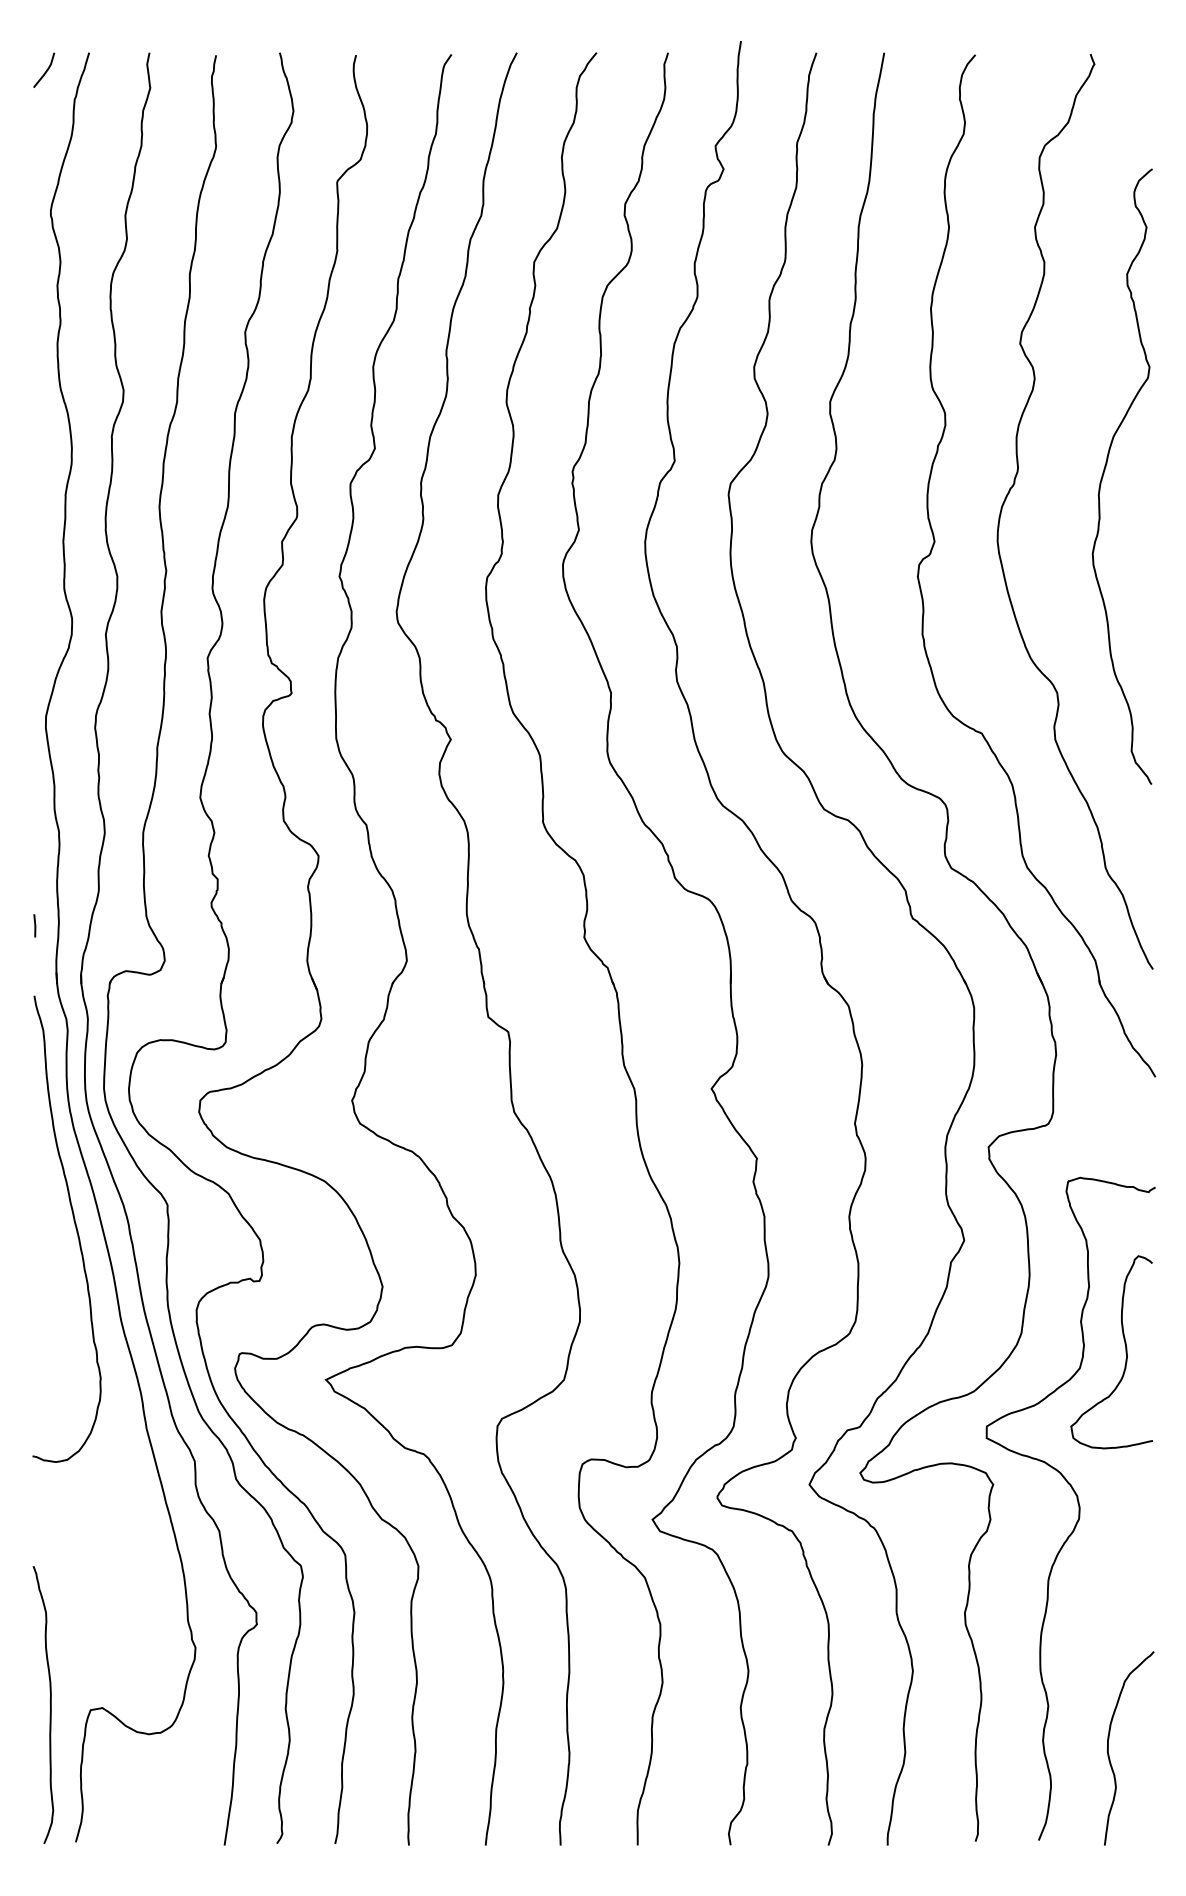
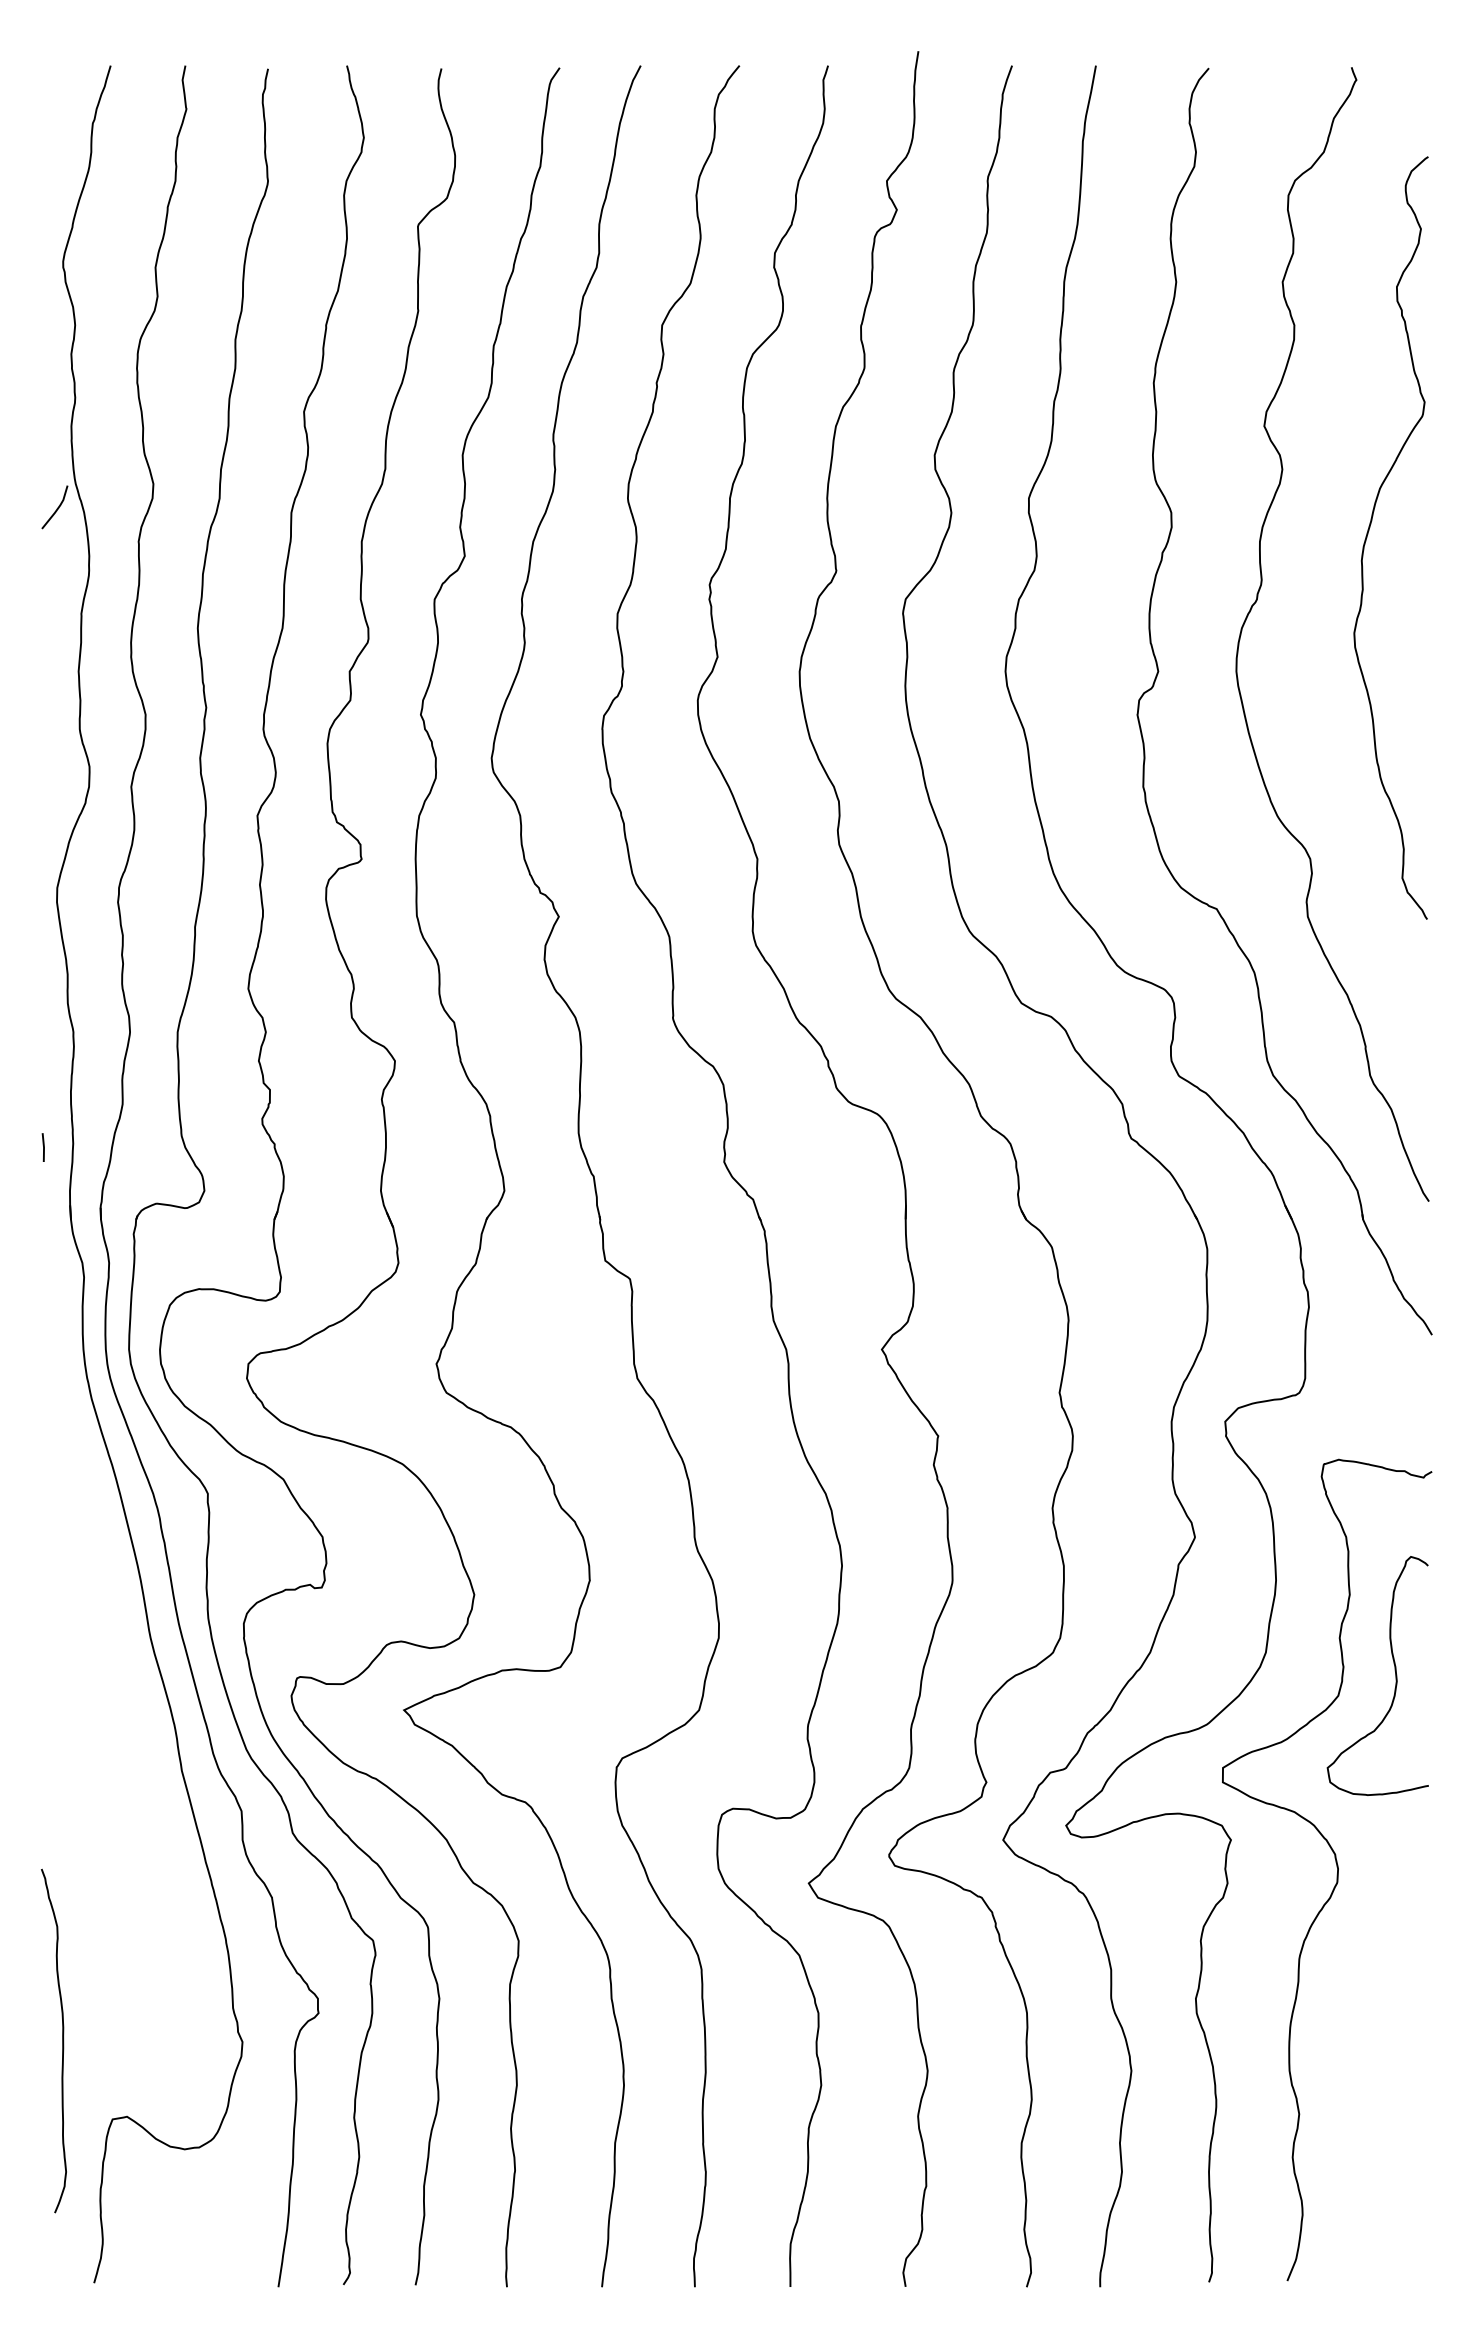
line: (45, 71) -> (56, 508), moved
curve: (1105, 471) -> (1369, 531), moved
curve: (75, 1226) -> (93, 1520), removed
curve: (50, 1704) -> (62, 2040), moved
curve: (1109, 1753) -> (1374, 2173), removed

